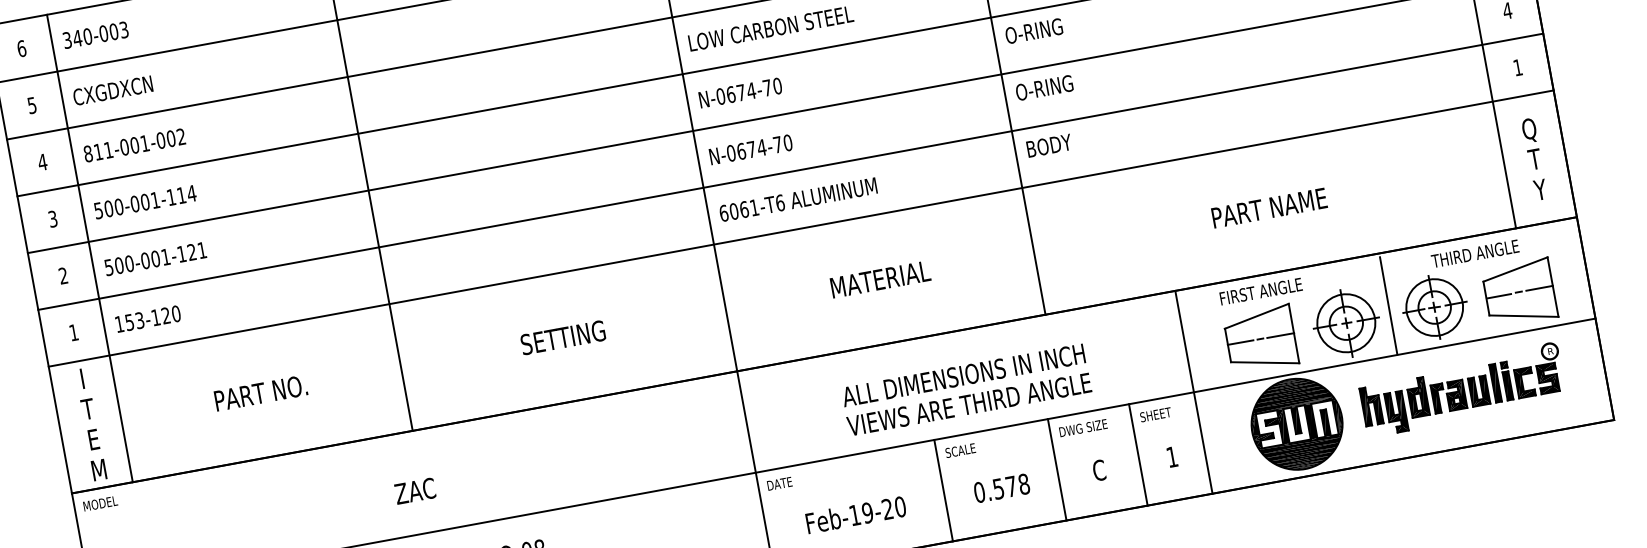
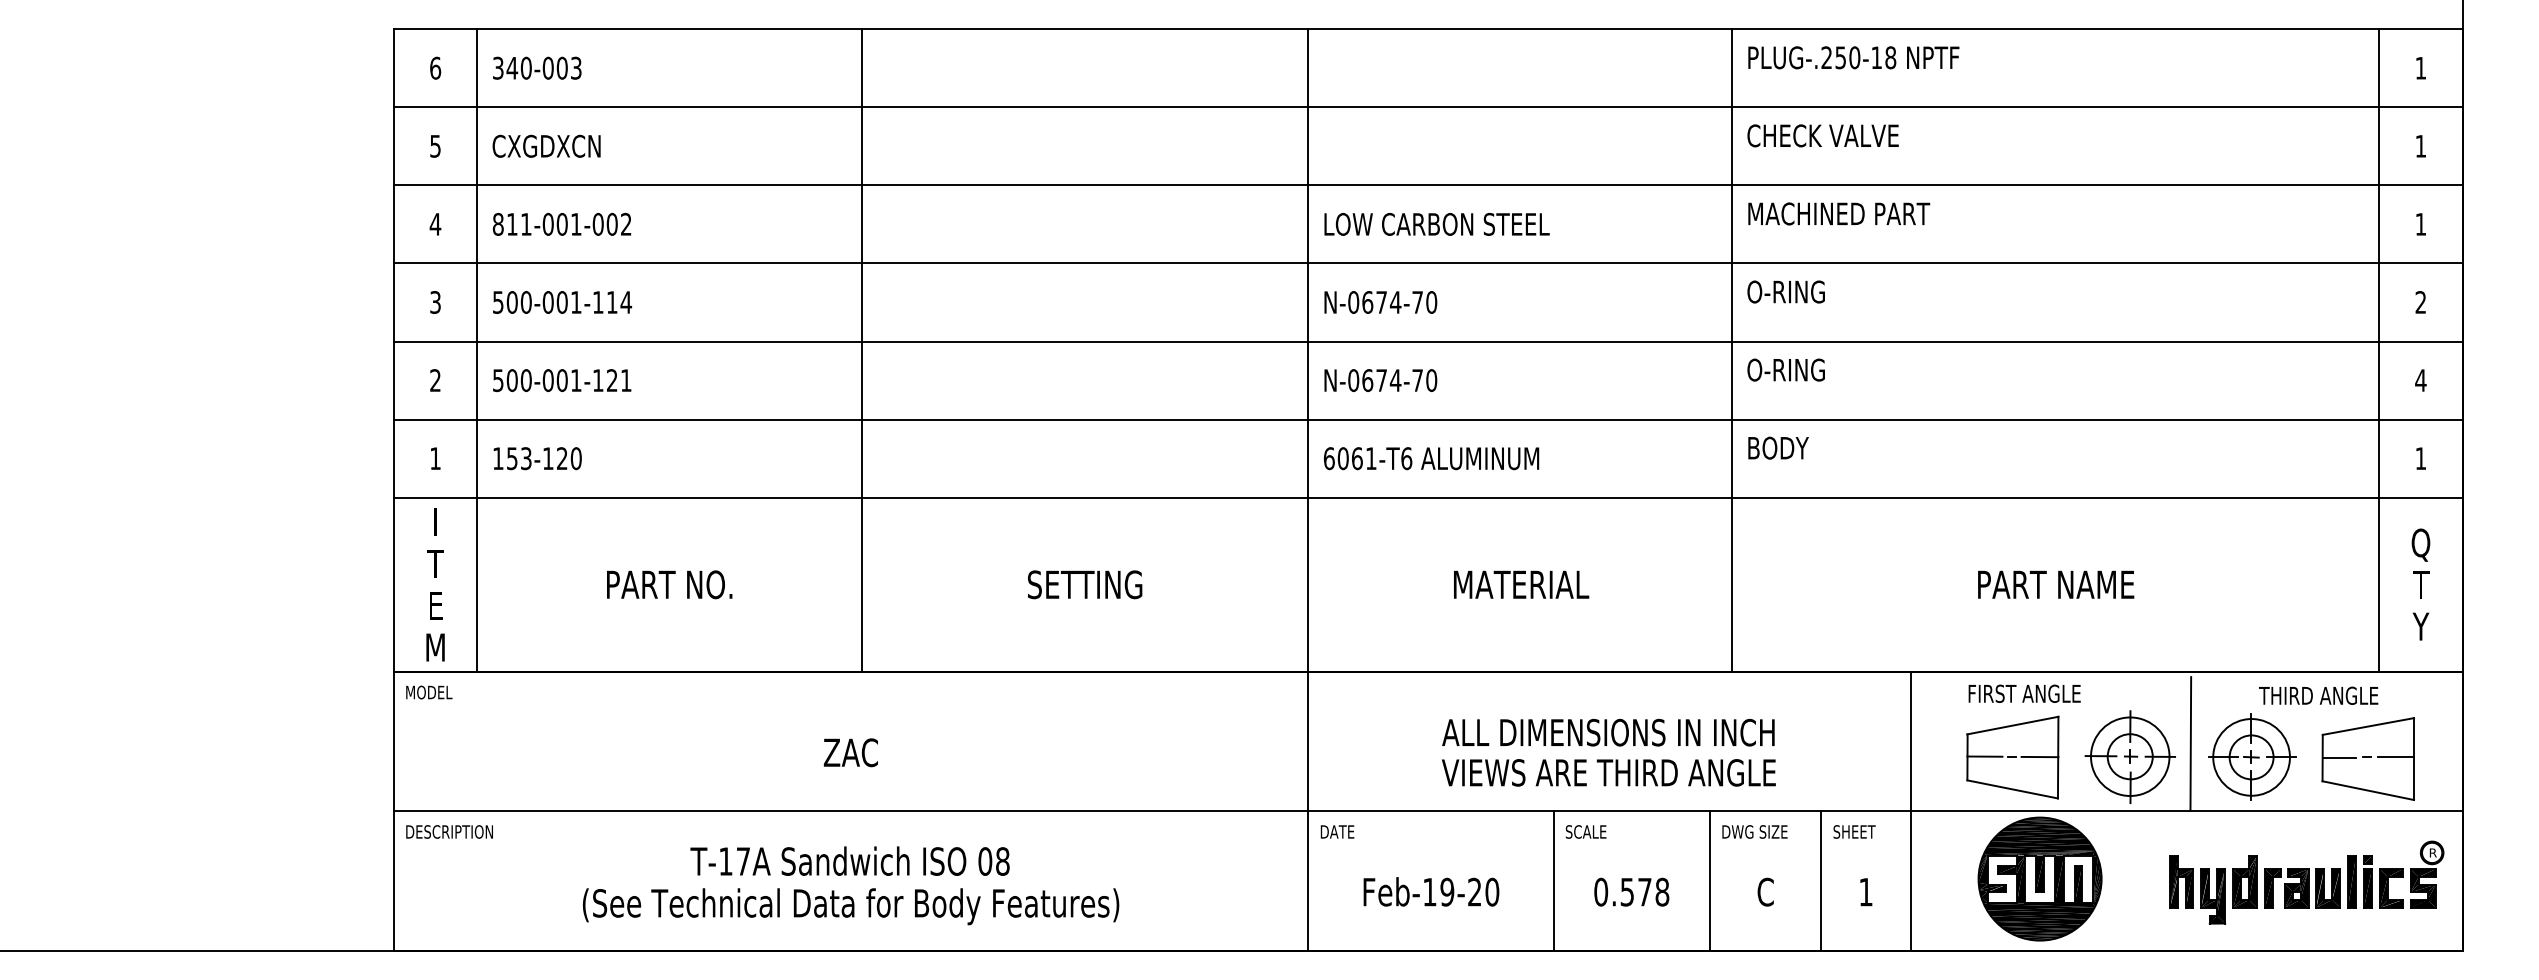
part: (1462, 389) -> (2306, 882), moved

